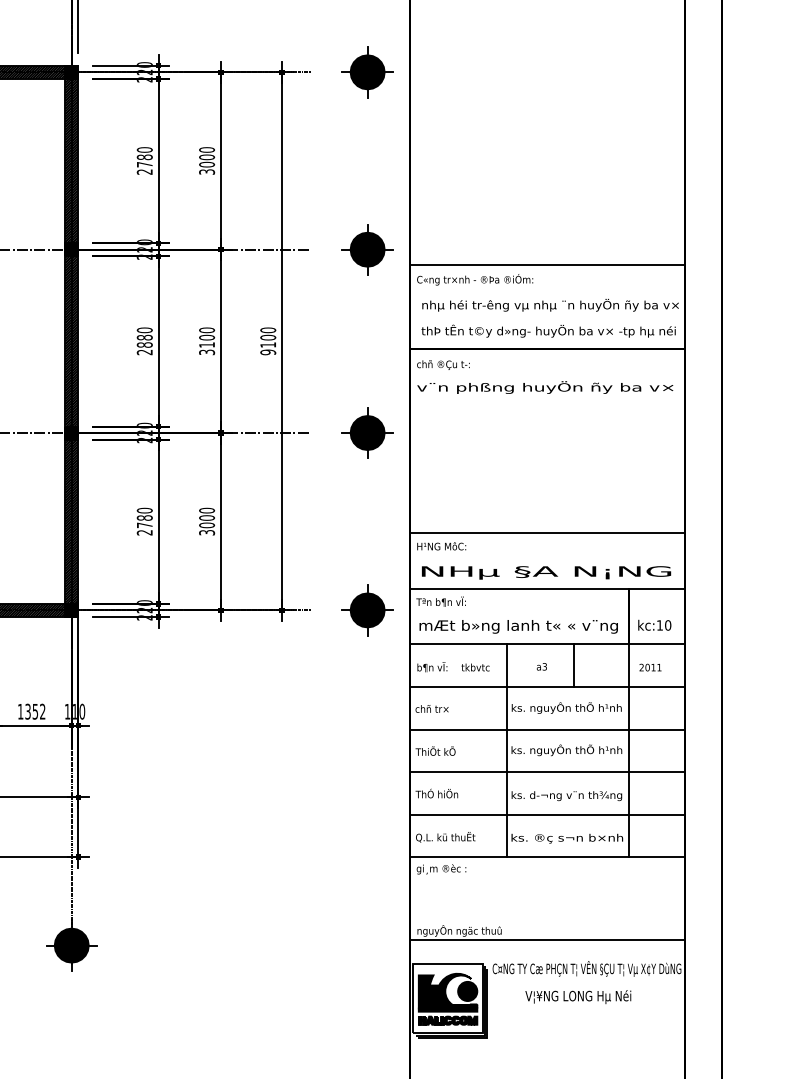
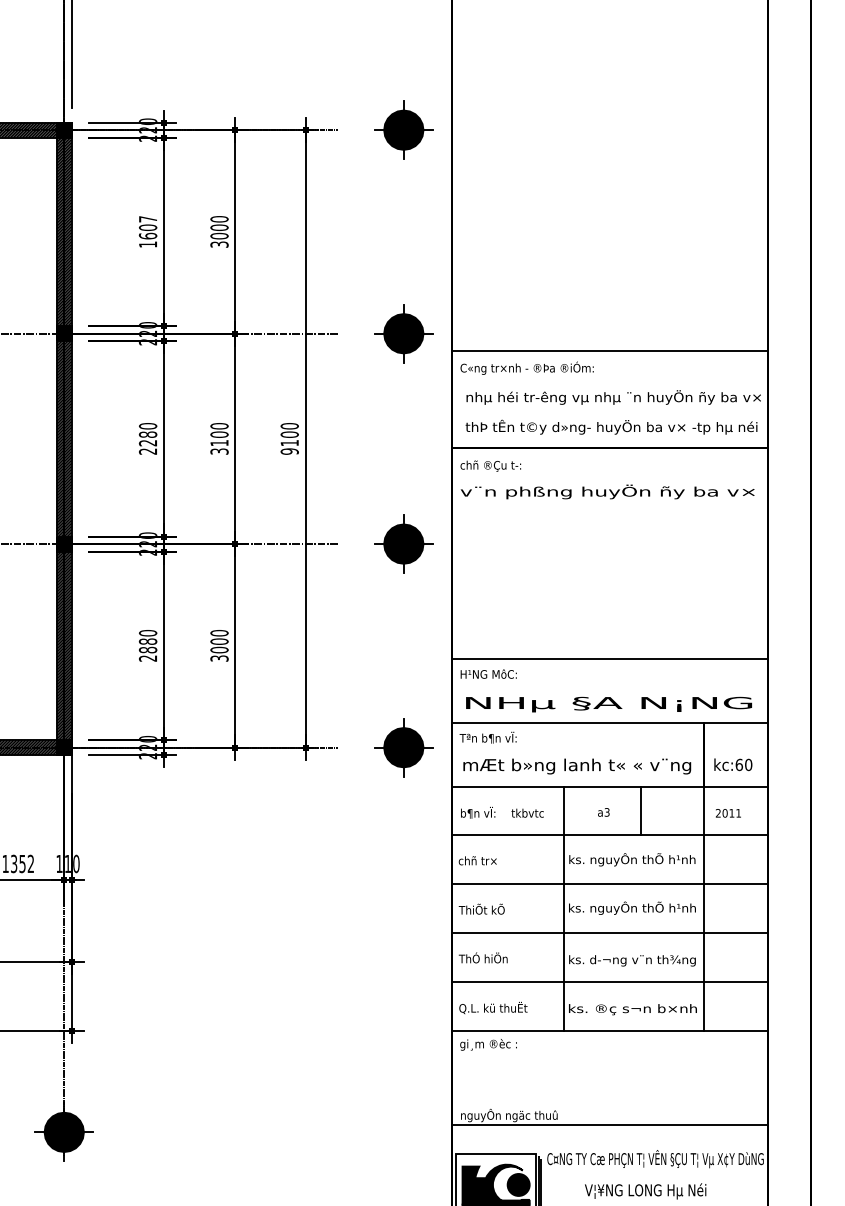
text: (144, 160) -> (147, 231), 2780 -> 1607
text: (144, 344) -> (147, 442), 2880 -> 2280
text: (144, 525) -> (147, 650), 2780 -> 2880
text: (659, 625) -> (738, 764), kc:10 -> kc:60

